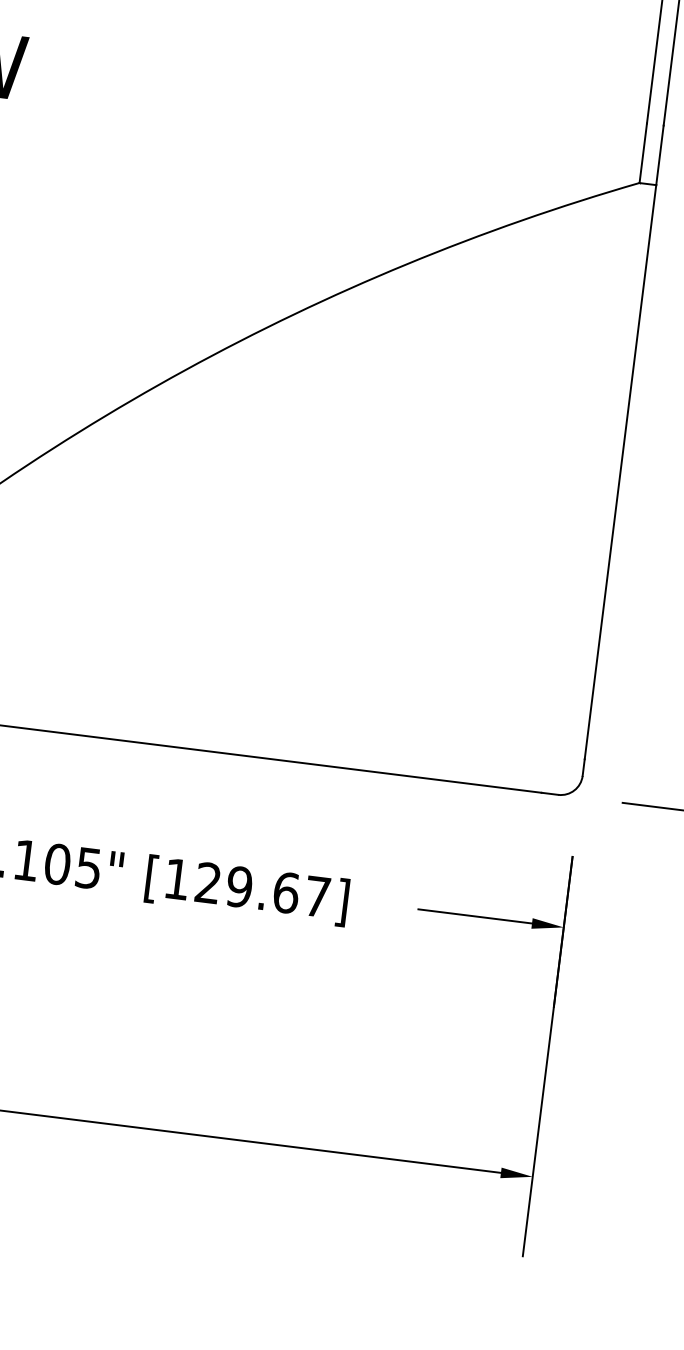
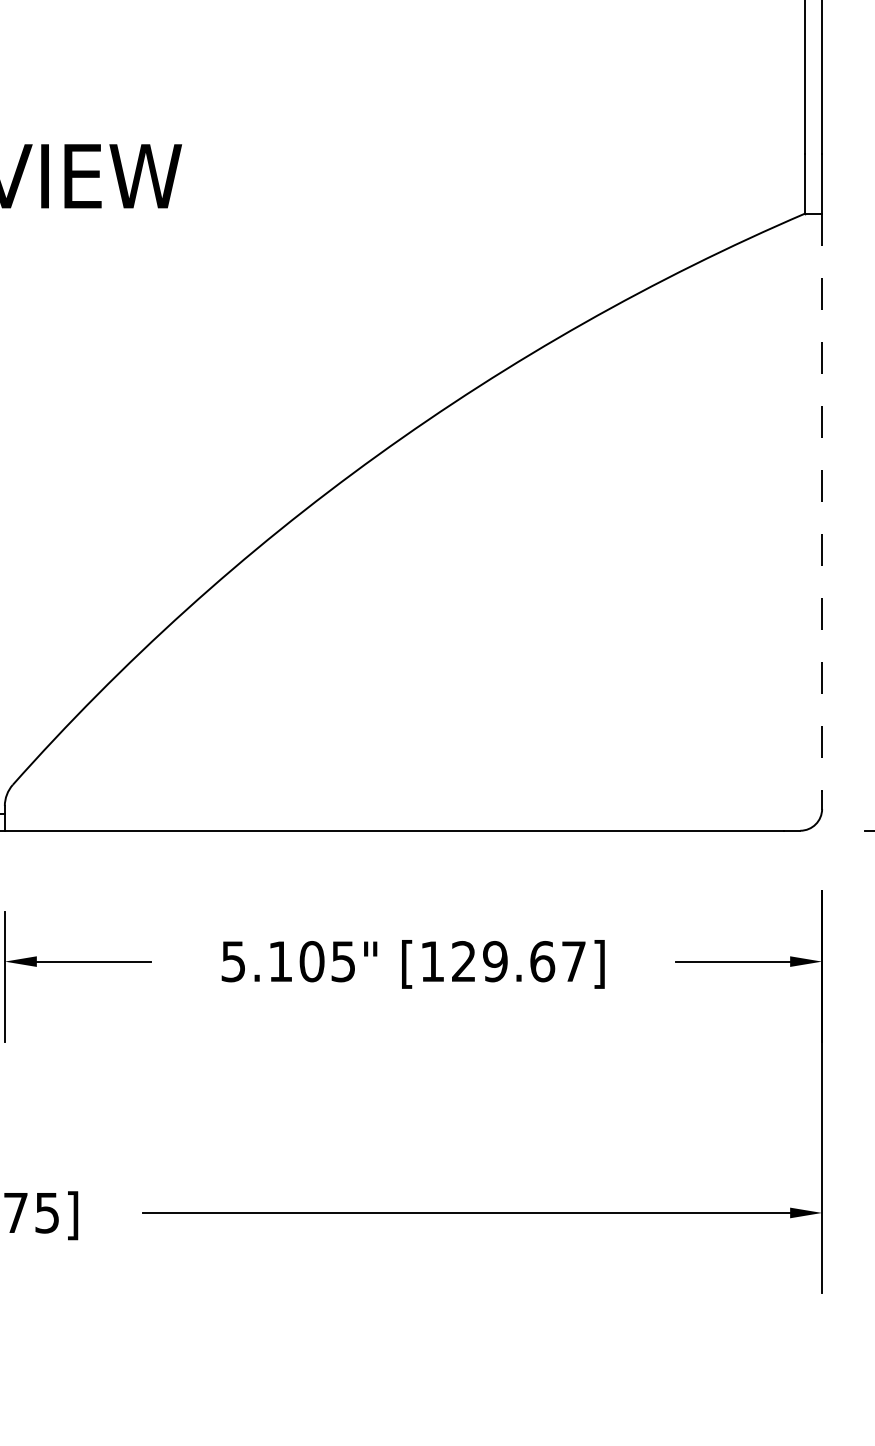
line: (620, 472) -> (822, 503), solid -> dashed

